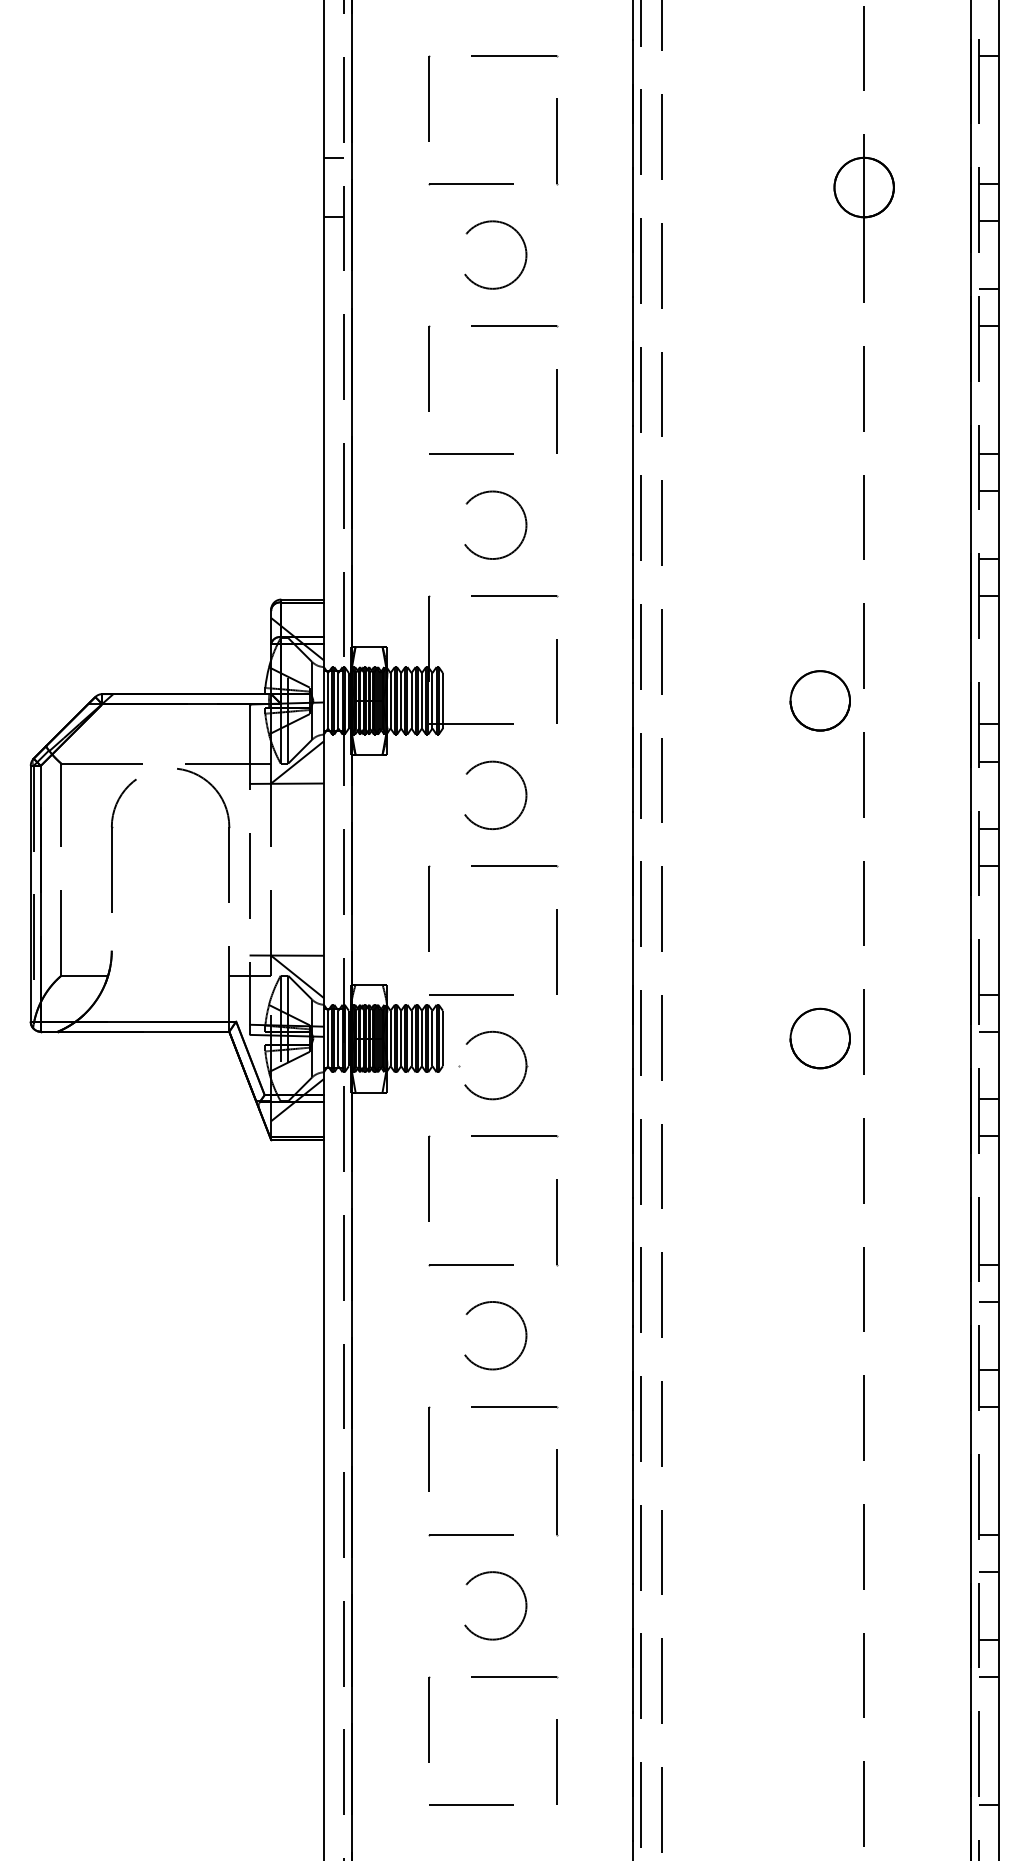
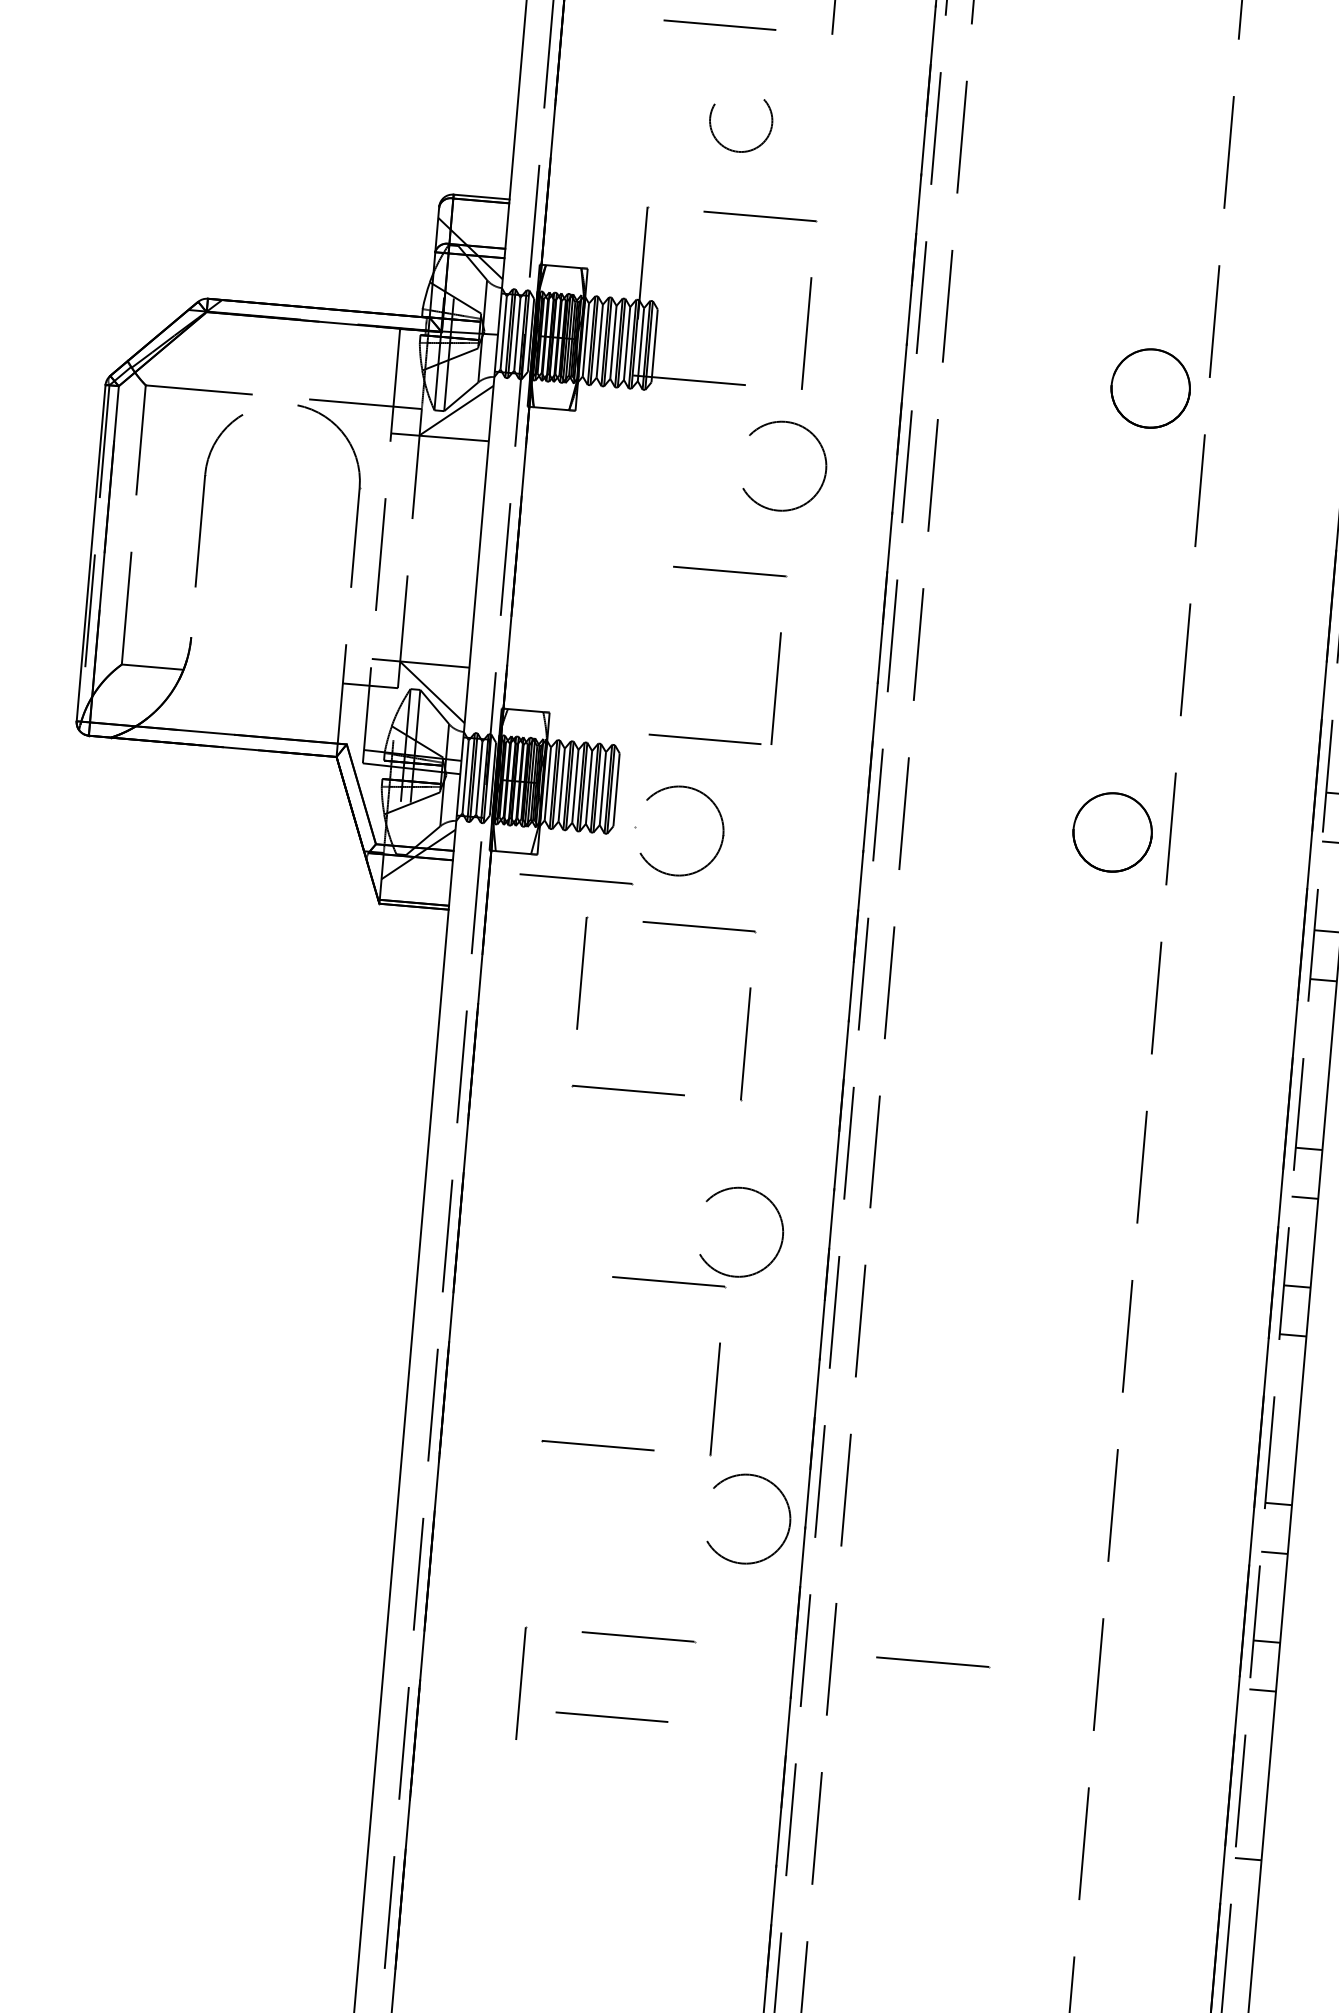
circle: (495, 524) -> (743, 120), size x0.7
circle: (495, 794) -> (785, 465), moved
line: (429, 908) -> (613, 617), removed
line: (471, 994) -> (705, 739), moved
line: (418, 1108) -> (576, 879), added
circle: (495, 1335) -> (742, 1232), moved
line: (429, 1448) -> (552, 1327), removed
circle: (495, 1605) -> (749, 1518), moved
line: (738, 1677) -> (933, 1663), added
line: (556, 1761) -> (684, 1753), removed
line: (471, 1804) -> (612, 1716), moved

